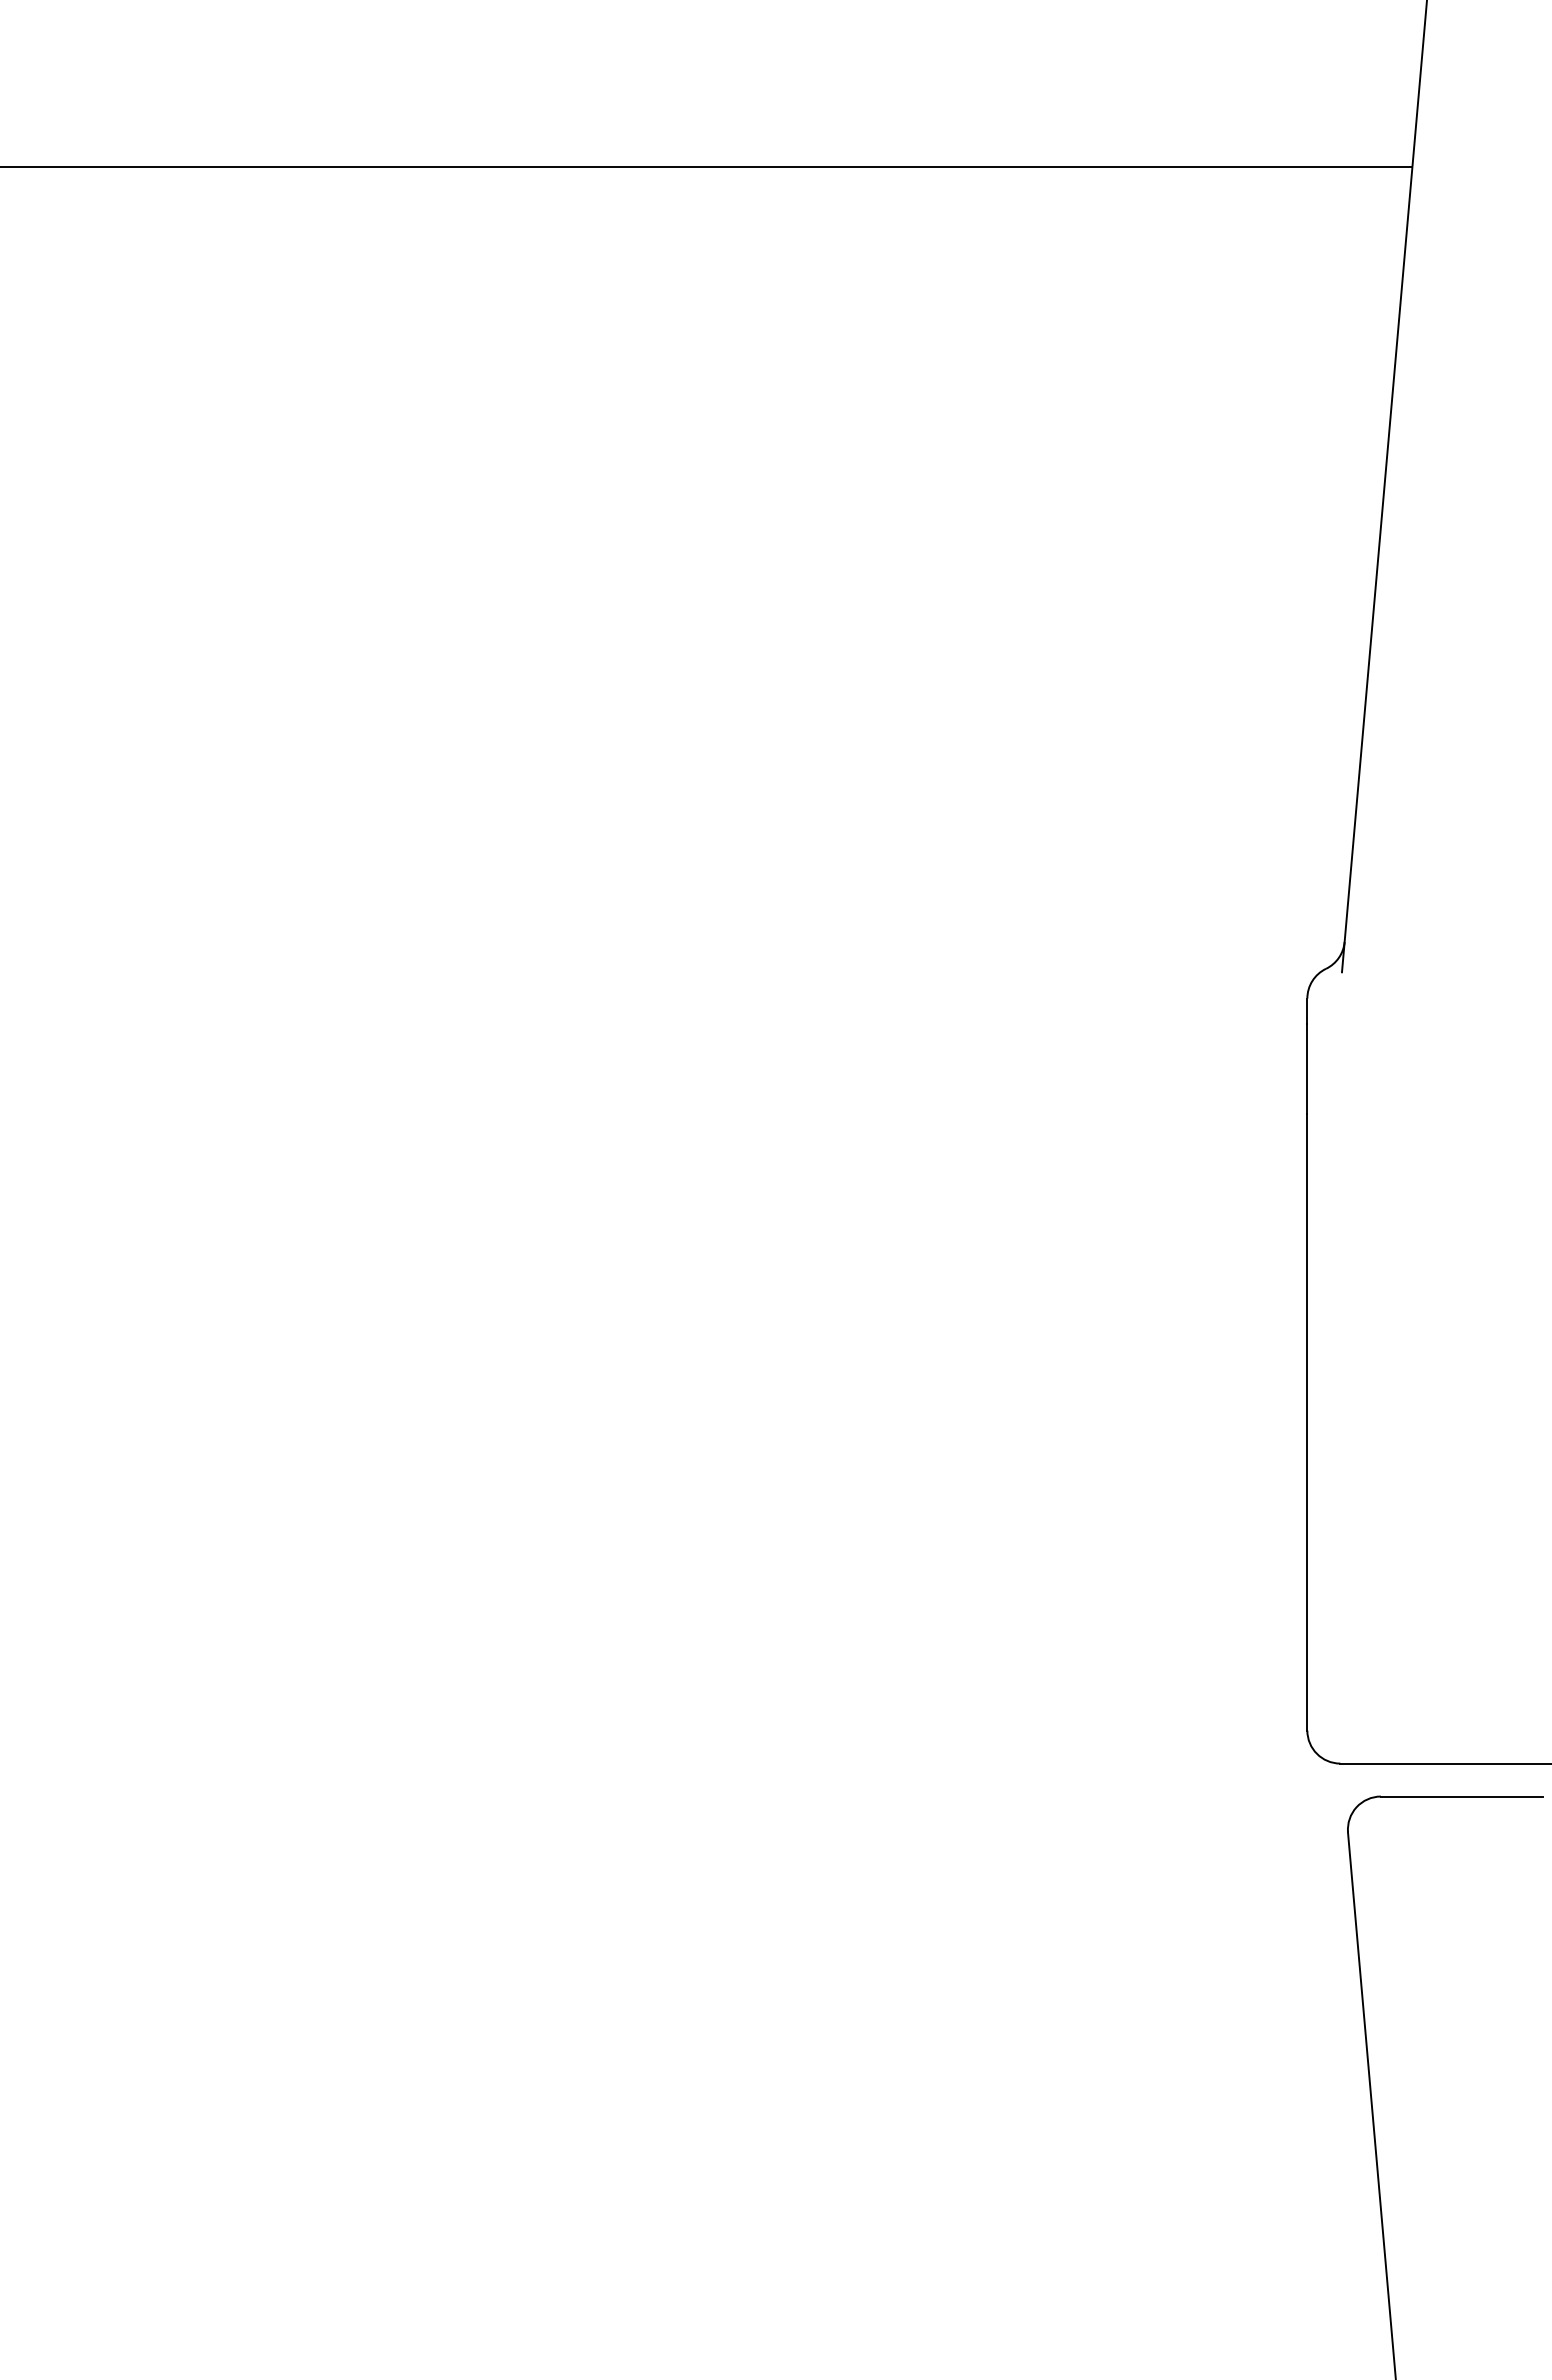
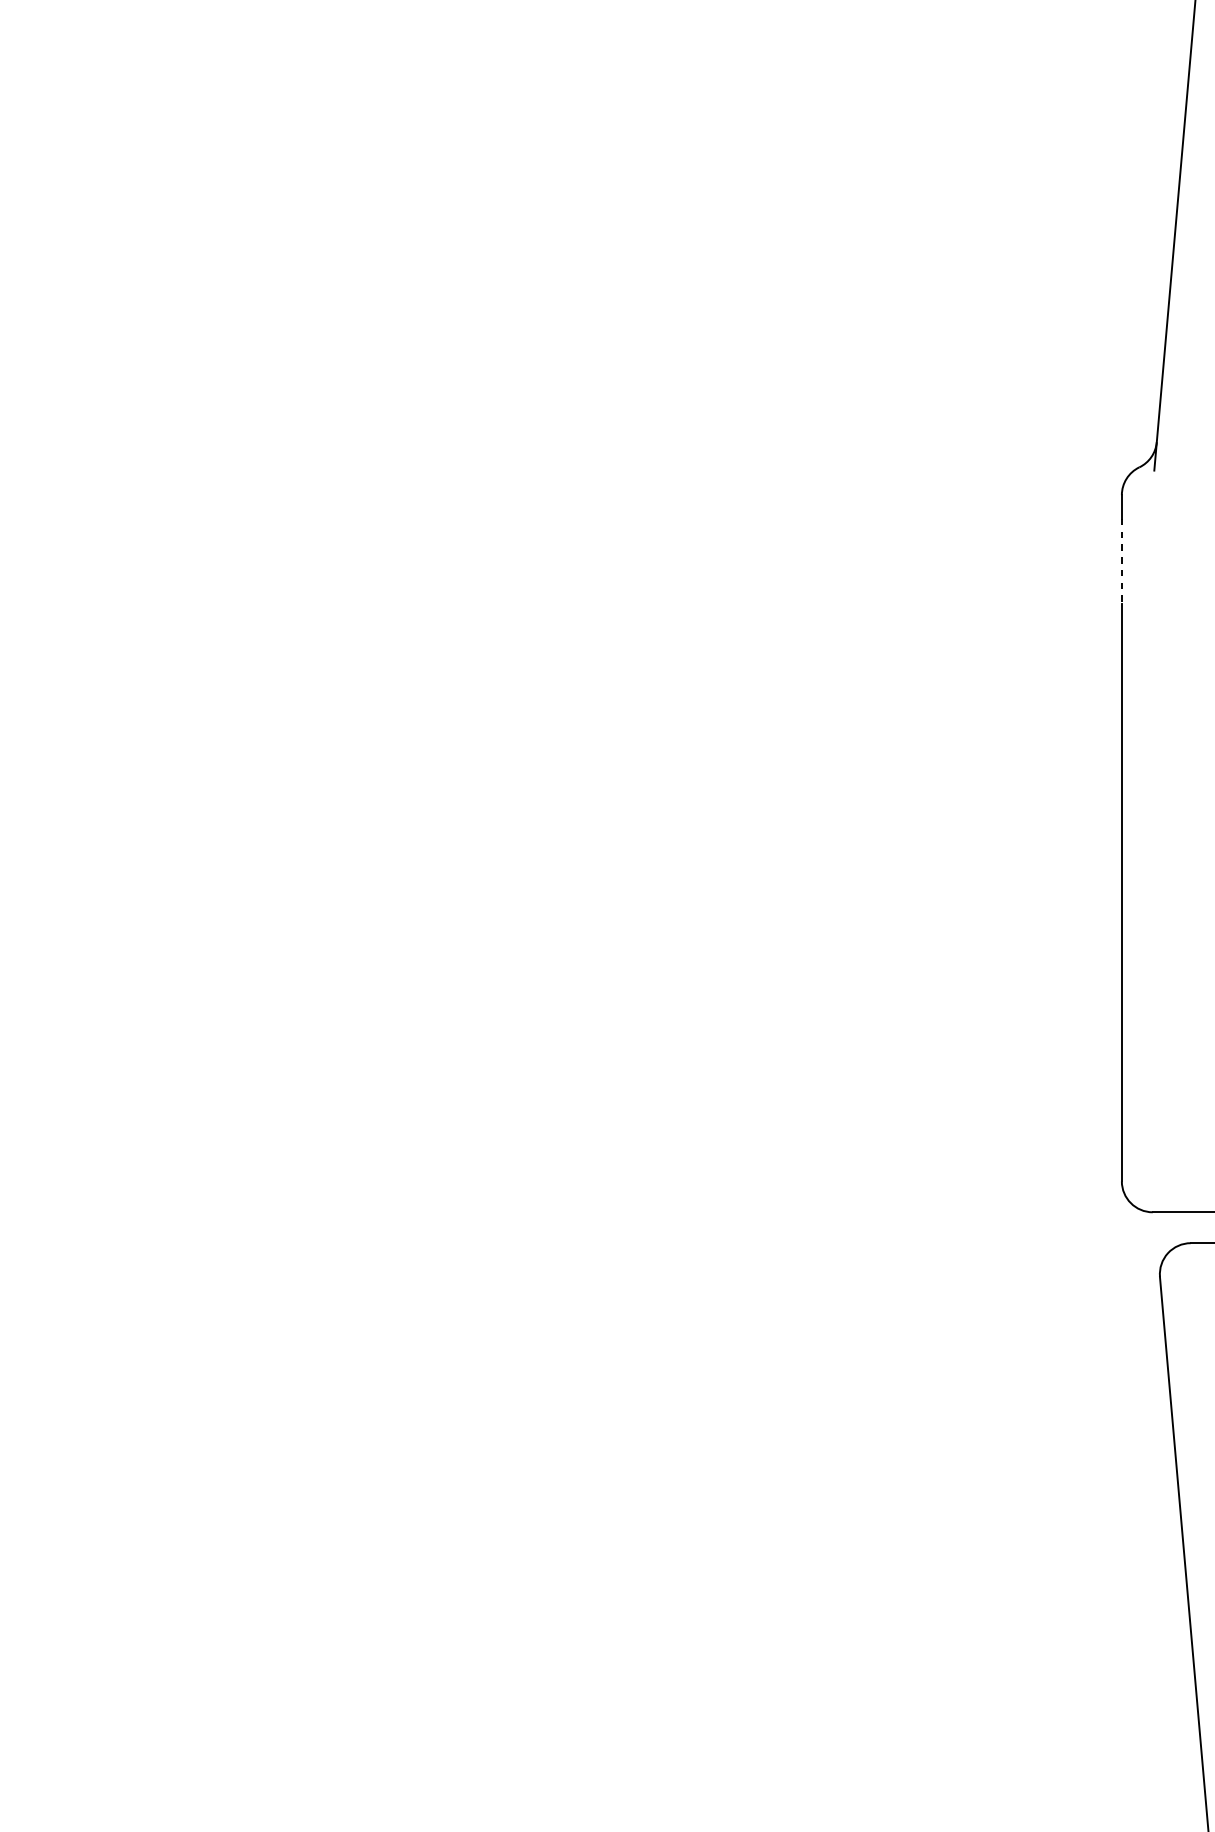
line: (1307, 1069) -> (1121, 561), solid -> dashed

